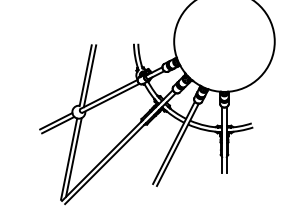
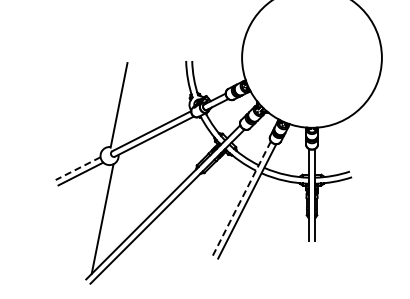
line: (89, 76) -> (124, 106), removed
line: (55, 121) -> (77, 168), solid -> dashed
line: (173, 143) -> (241, 199), solid -> dashed
line: (68, 158) -> (95, 220), removed

